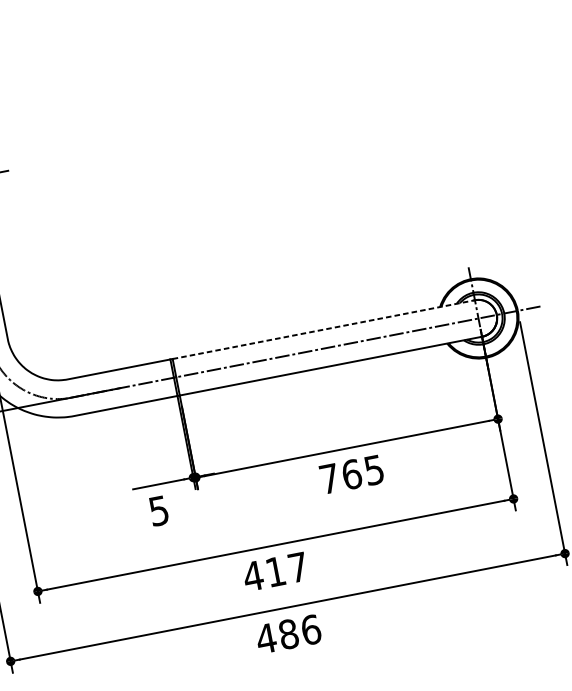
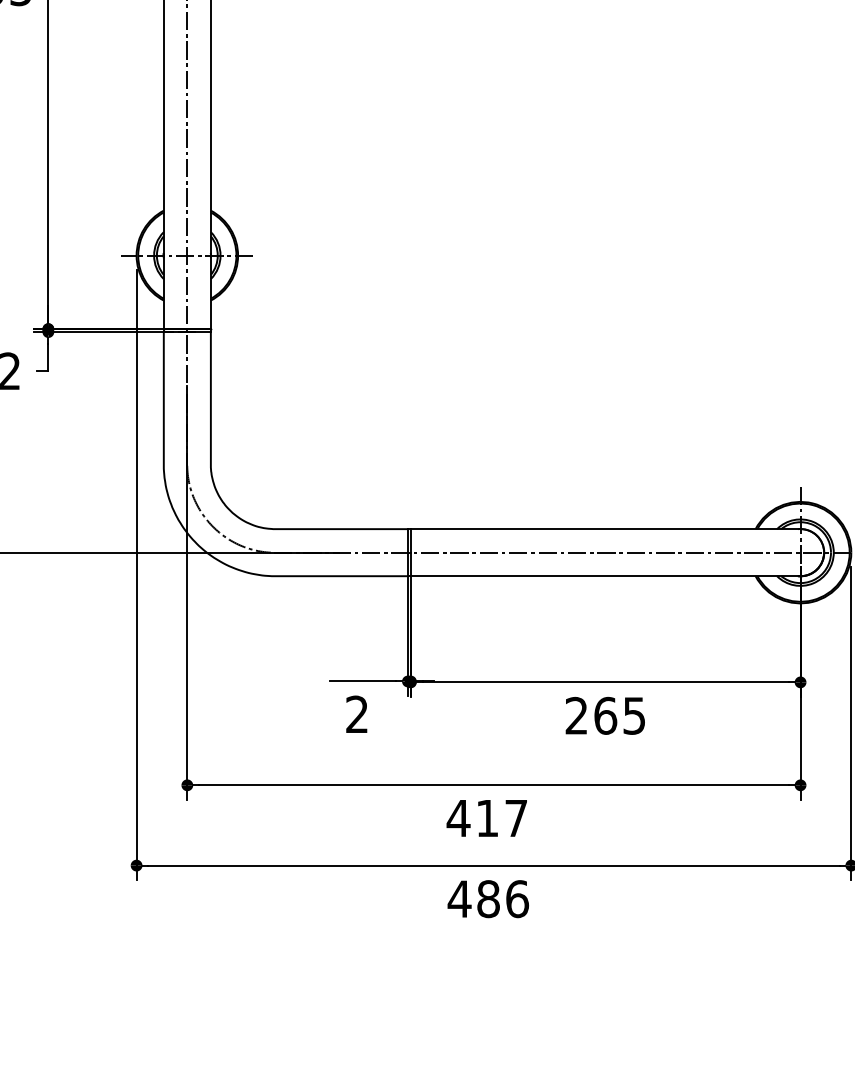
line: (323, 329) -> (605, 529), dashed -> solid
text: (329, 478) -> (576, 715), 765 -> 265
text: (158, 511) -> (356, 714), 5 -> 2

